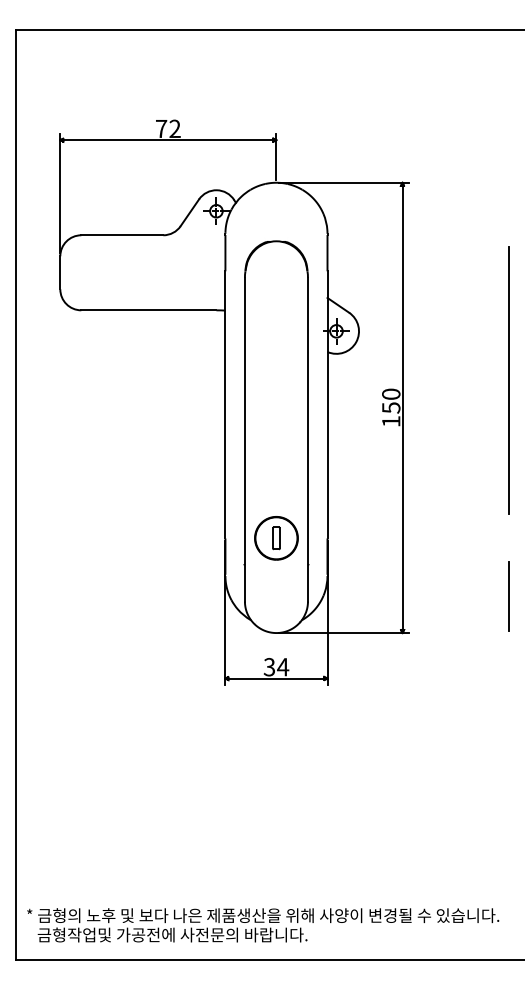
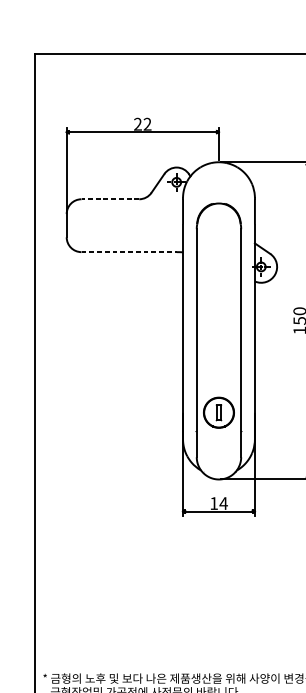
text: (161, 128) -> (137, 124), 72 -> 22
line: (121, 235) -> (109, 199), solid -> dashed
line: (148, 310) -> (128, 252), solid -> dashed
text: (268, 667) -> (213, 503), 34 -> 14

